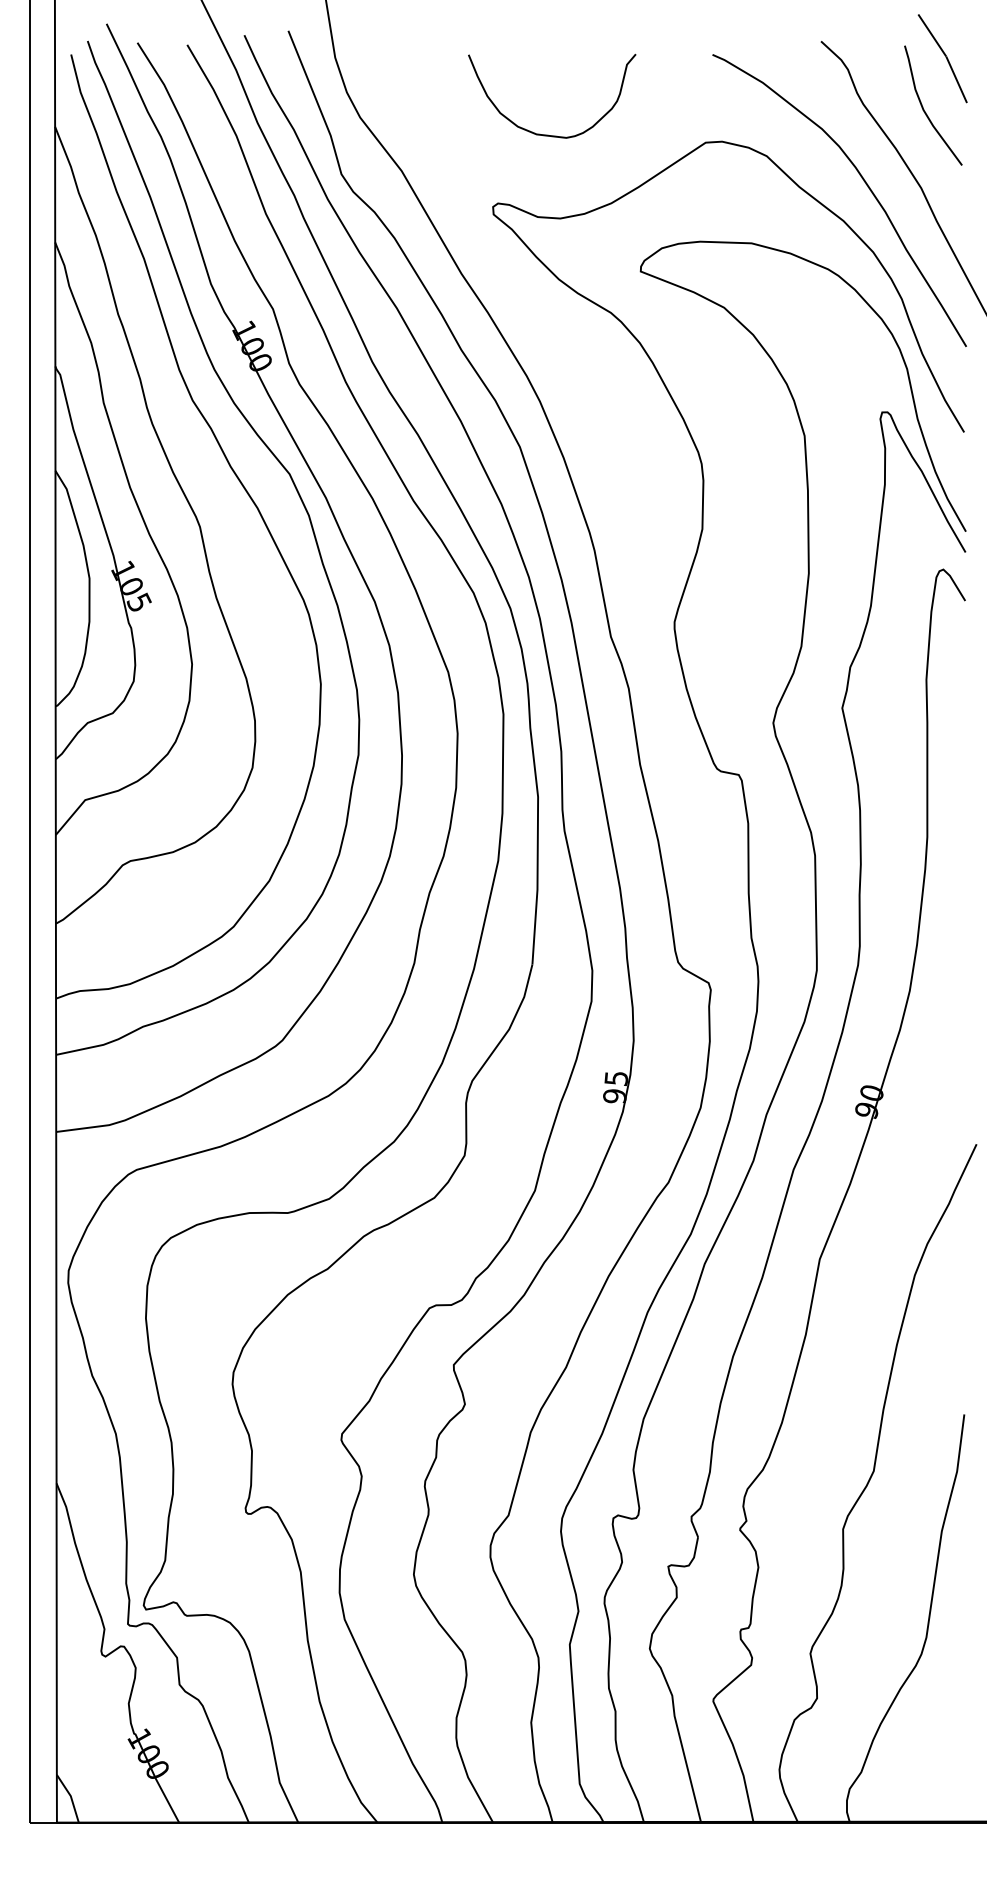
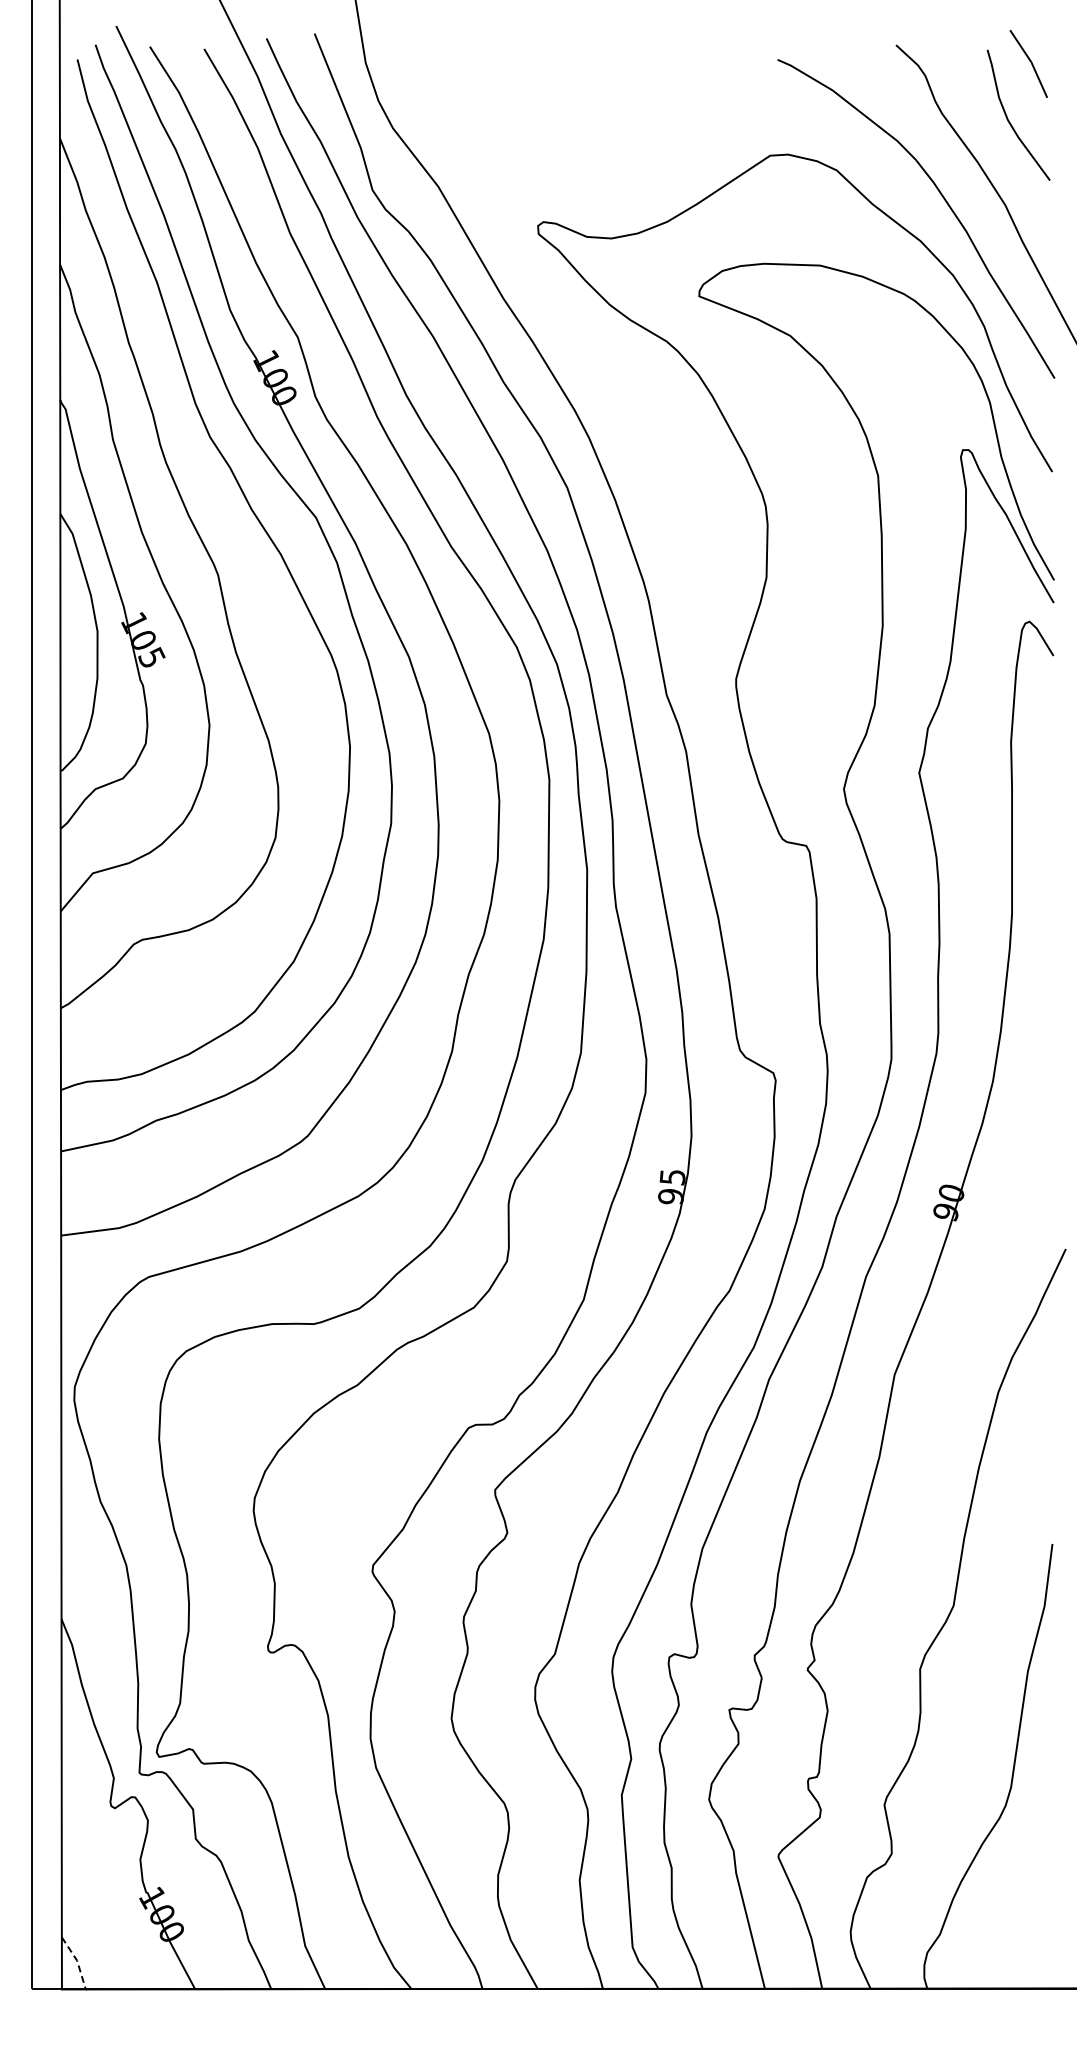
part: (942, 58) -> (1028, 63), size x0.7
curve: (545, 134) -> (595, 146), removed
line: (71, 1797) -> (77, 1962), solid -> dashed

